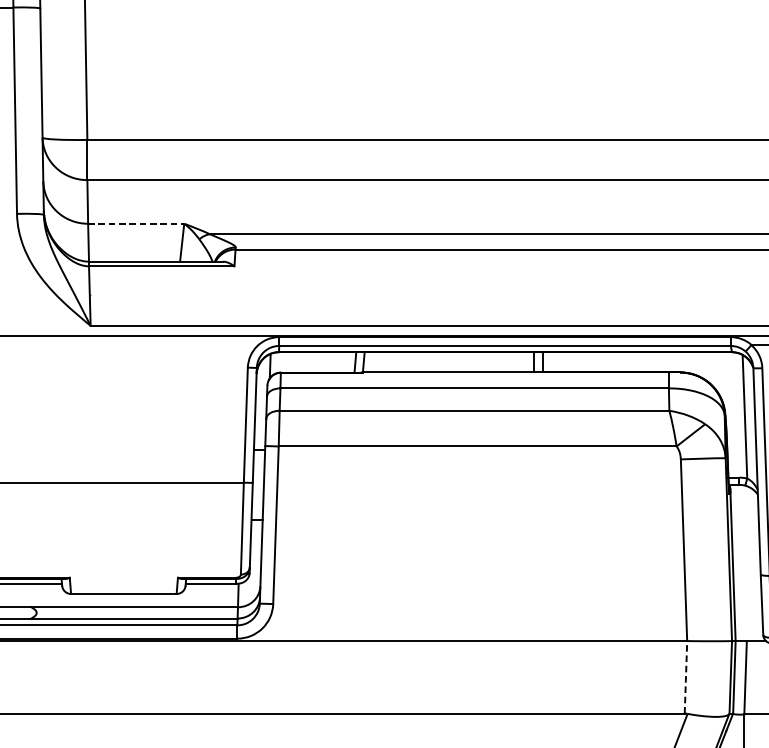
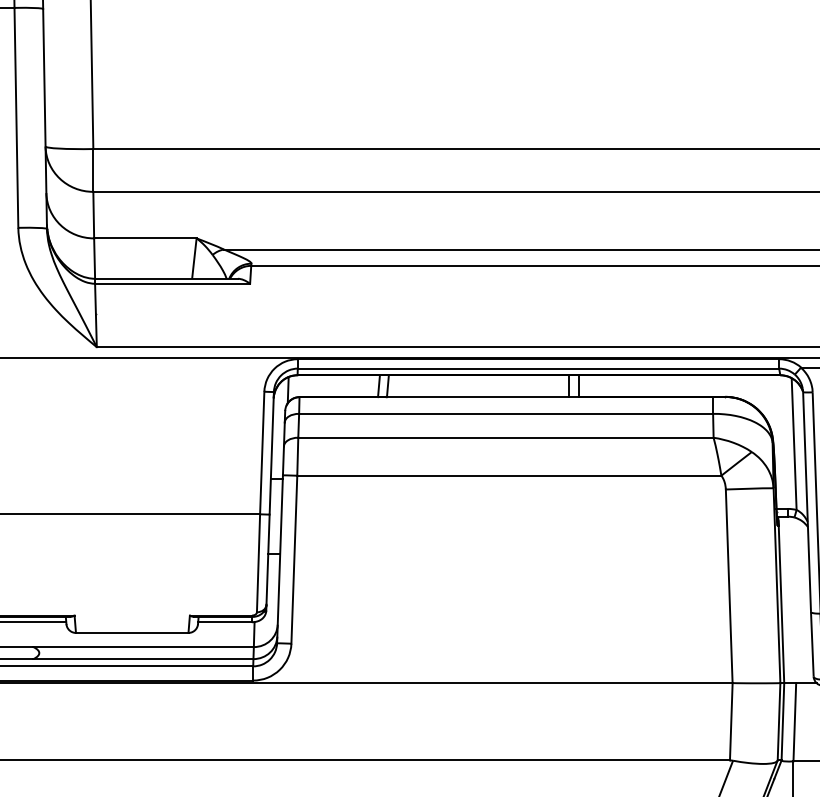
line: (136, 223) -> (145, 238), dashed -> solid
line: (686, 677) -> (731, 721), dashed -> solid

